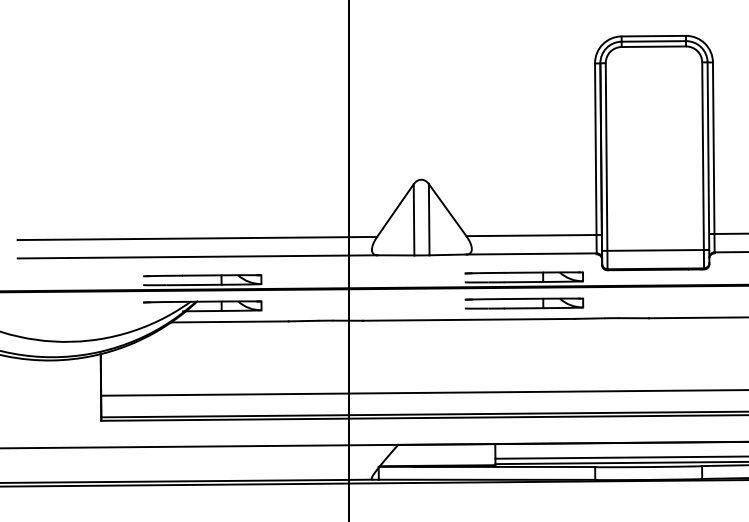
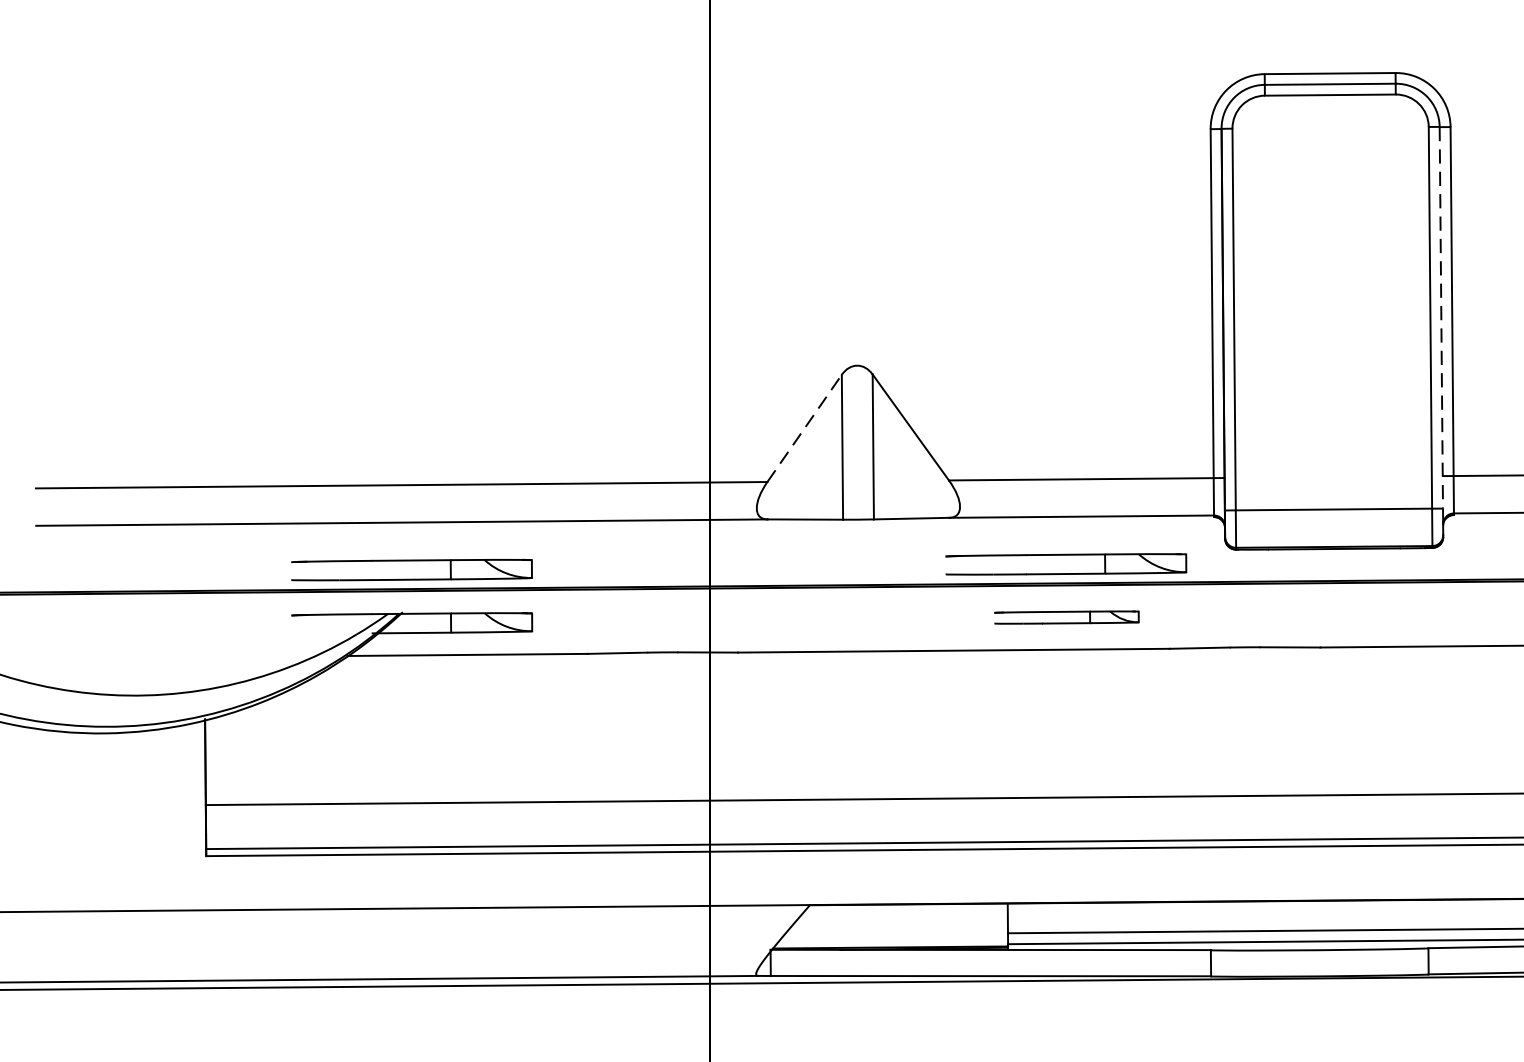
line: (708, 156) -> (1441, 318), solid -> dashed
line: (395, 210) -> (804, 428), solid -> dashed
part: (524, 303) -> (1067, 617), size x0.6

